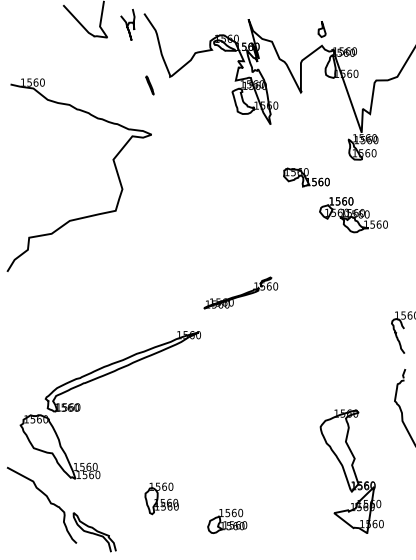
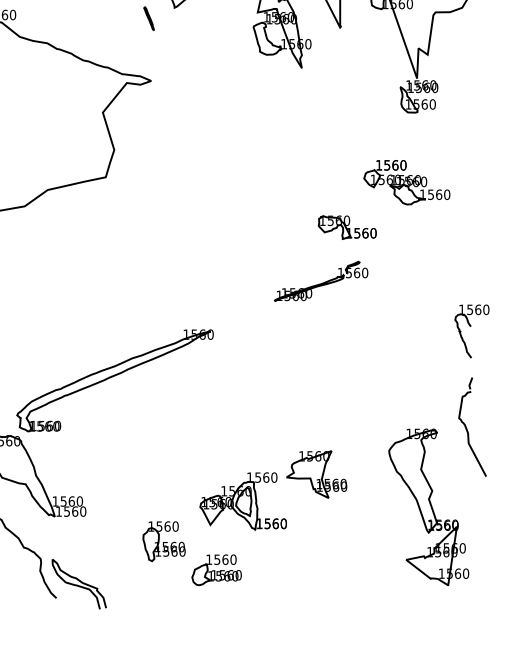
part: (306, 177) -> (347, 227), moved
part: (240, 292) -> (320, 280), moved
part: (248, 452) -> (273, 483), added
part: (351, 471) -> (428, 507), moved
part: (227, 520) -> (216, 569), moved

